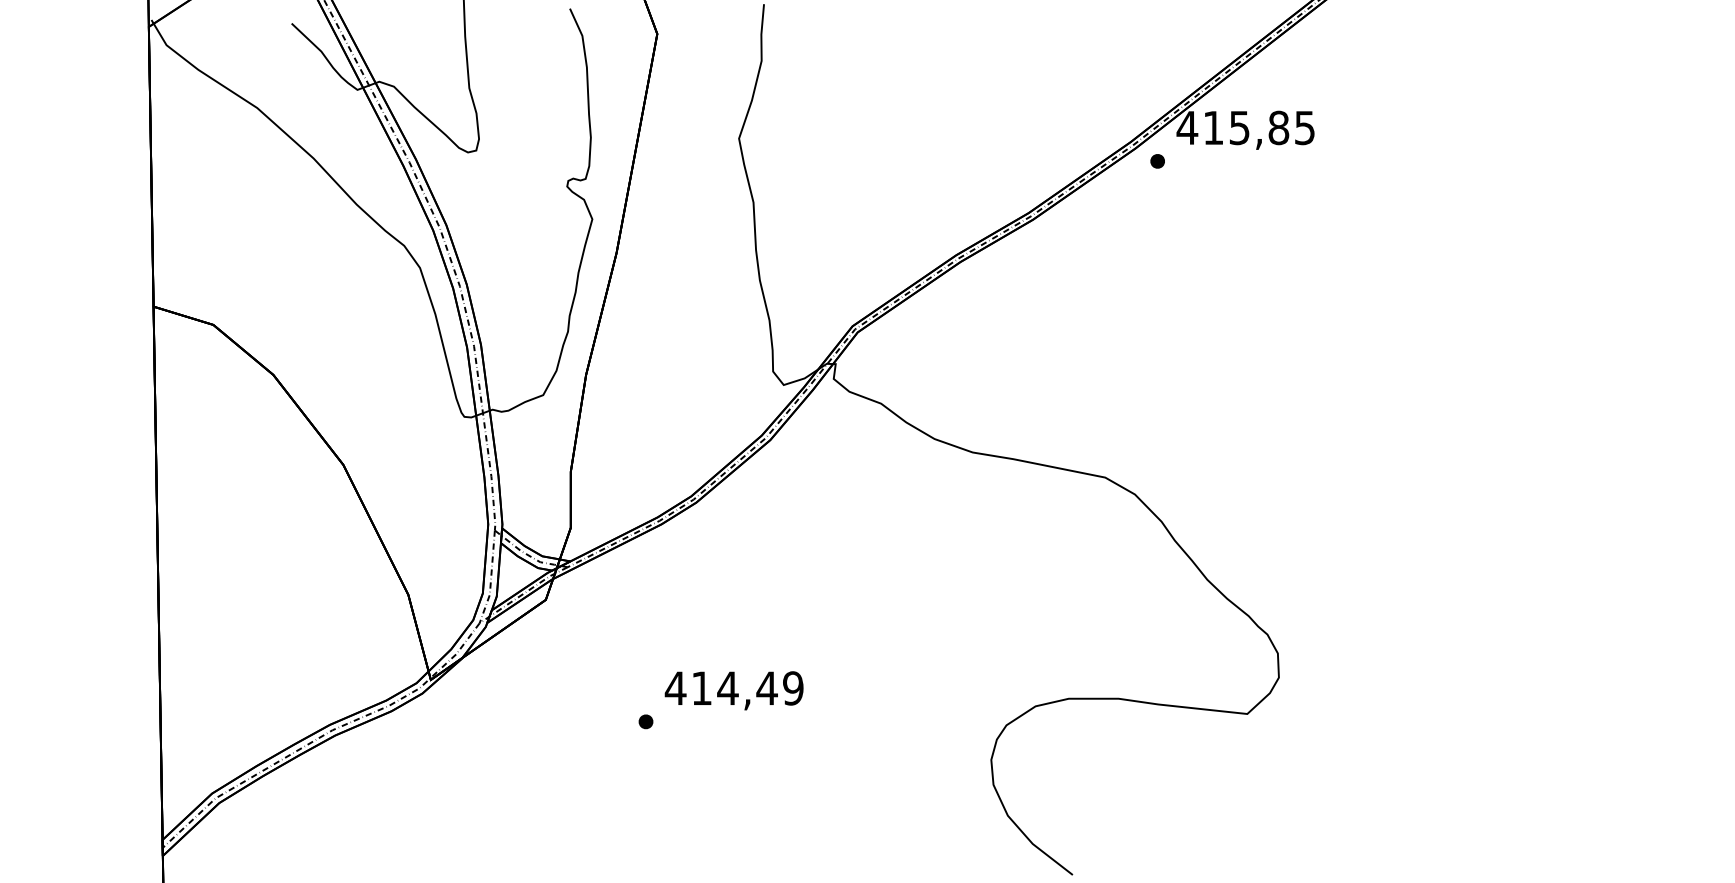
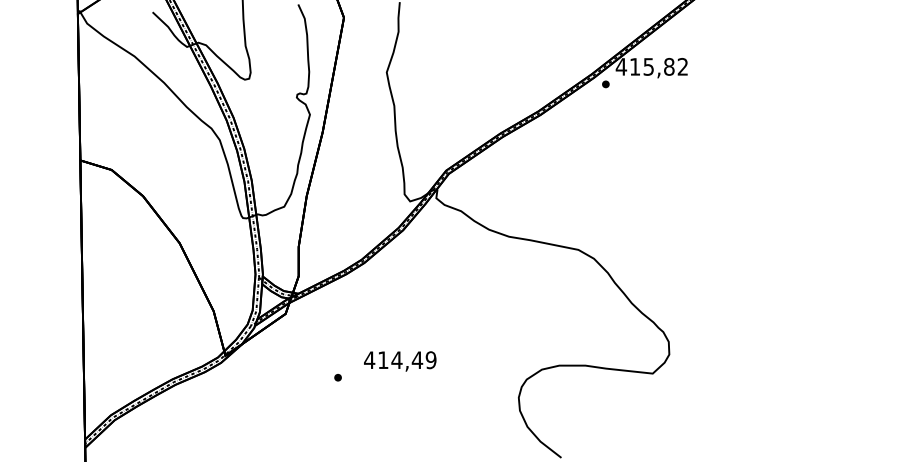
text: (1304, 127) -> (682, 66), 415,85 -> 415,82
text: (734, 690) -> (400, 361), moved

